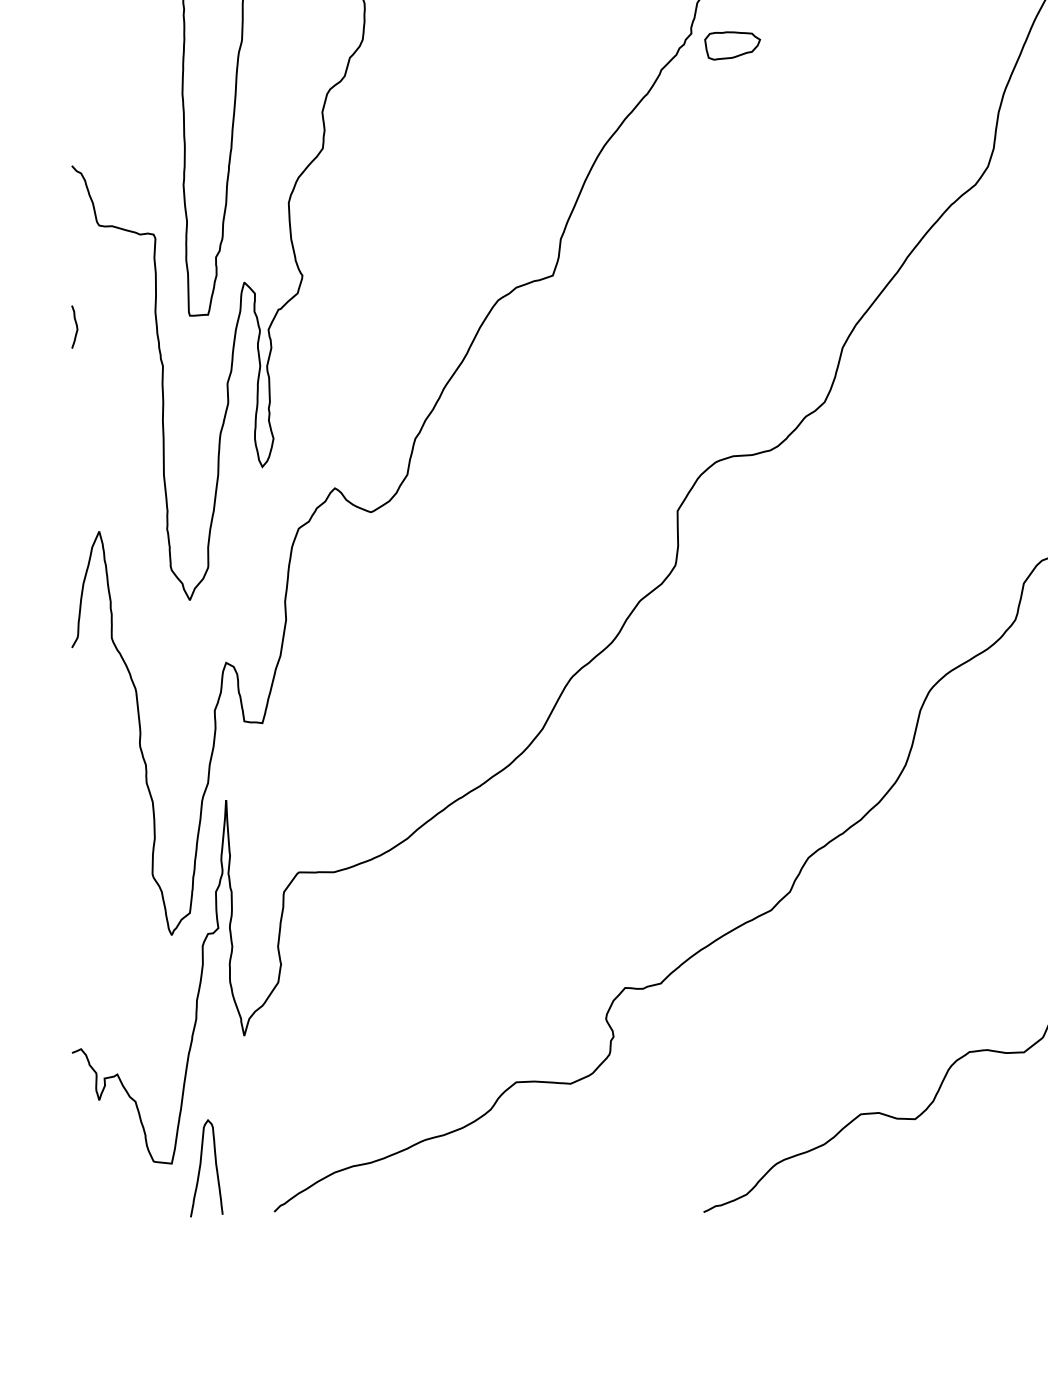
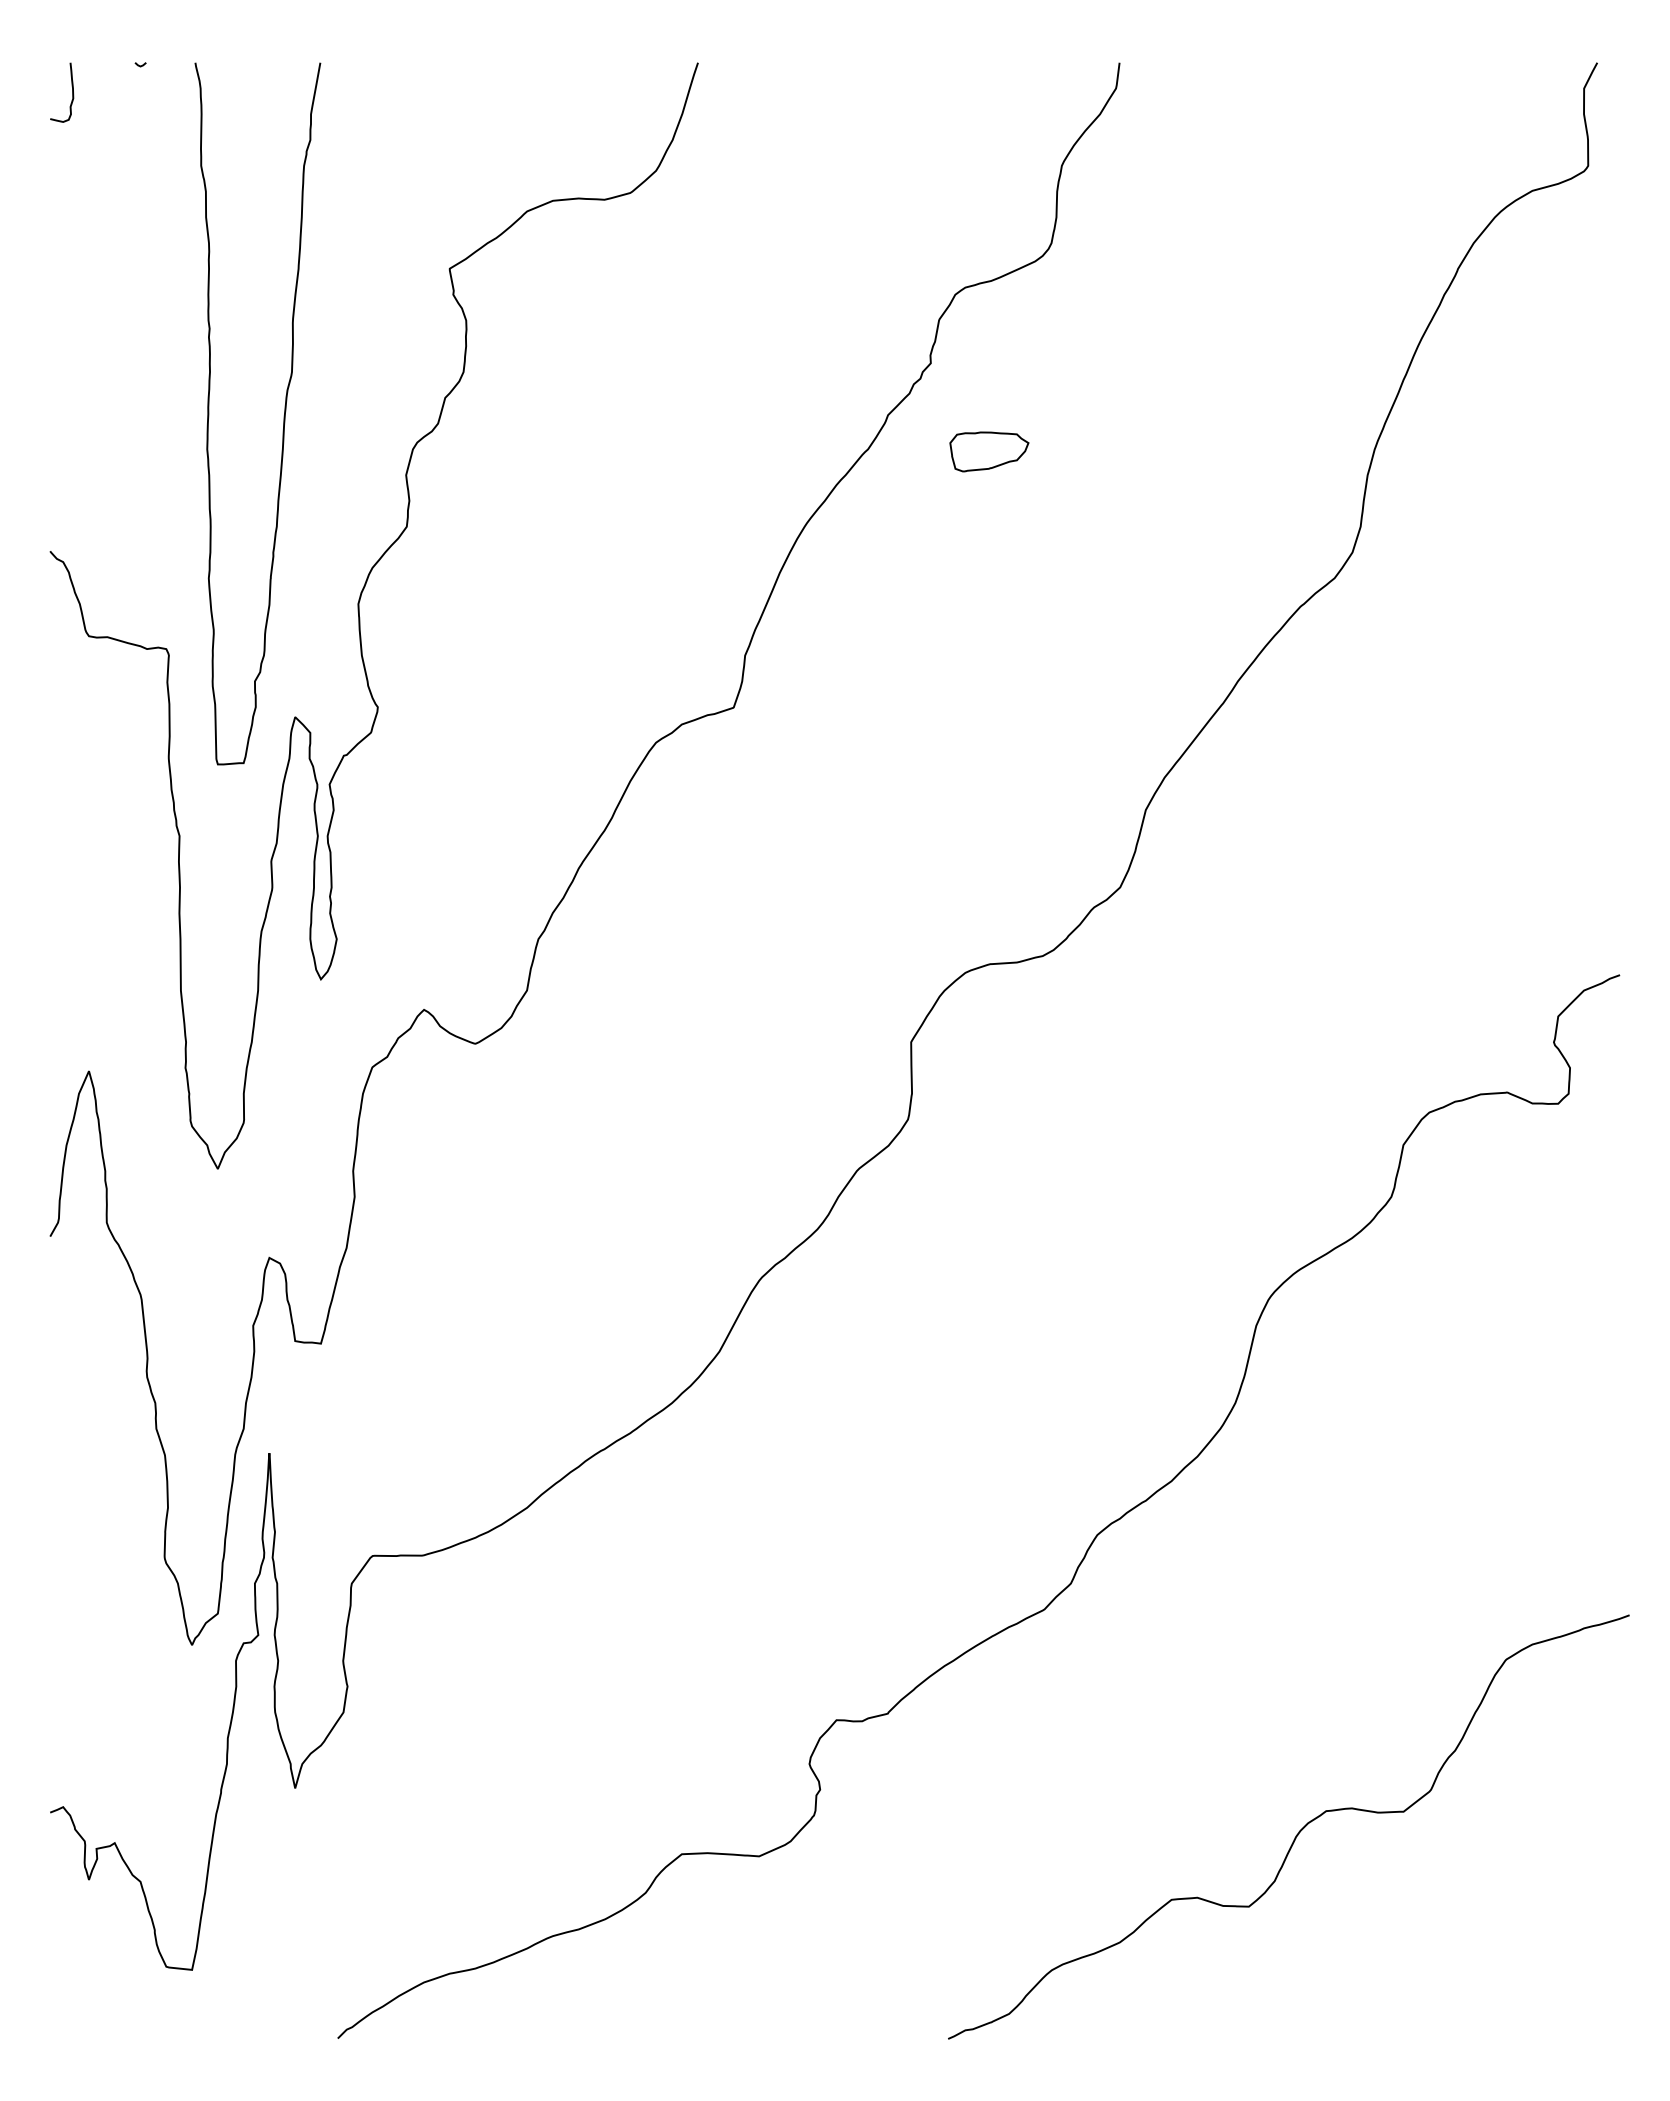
part: (732, 45) -> (989, 451), moved
curve: (76, 327) -> (56, 780), removed
curve: (200, 1166) -> (233, 1974), removed

